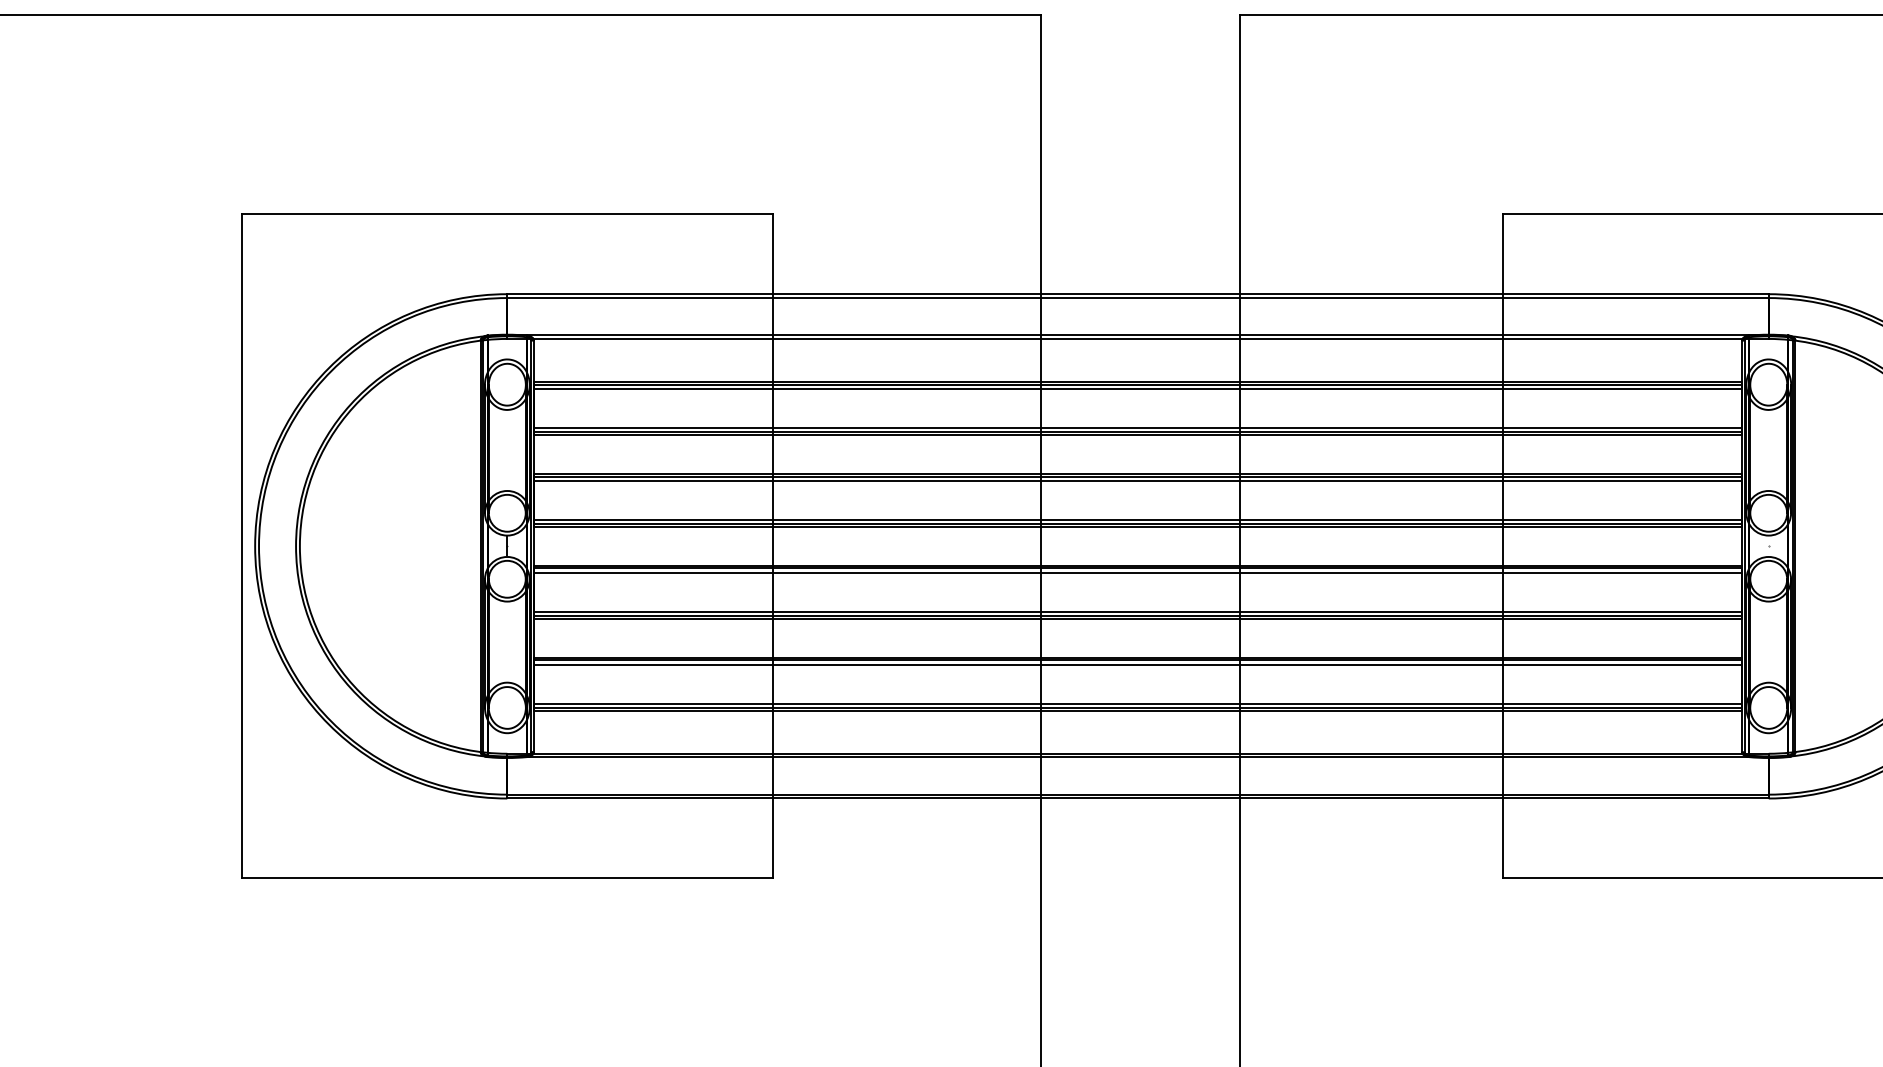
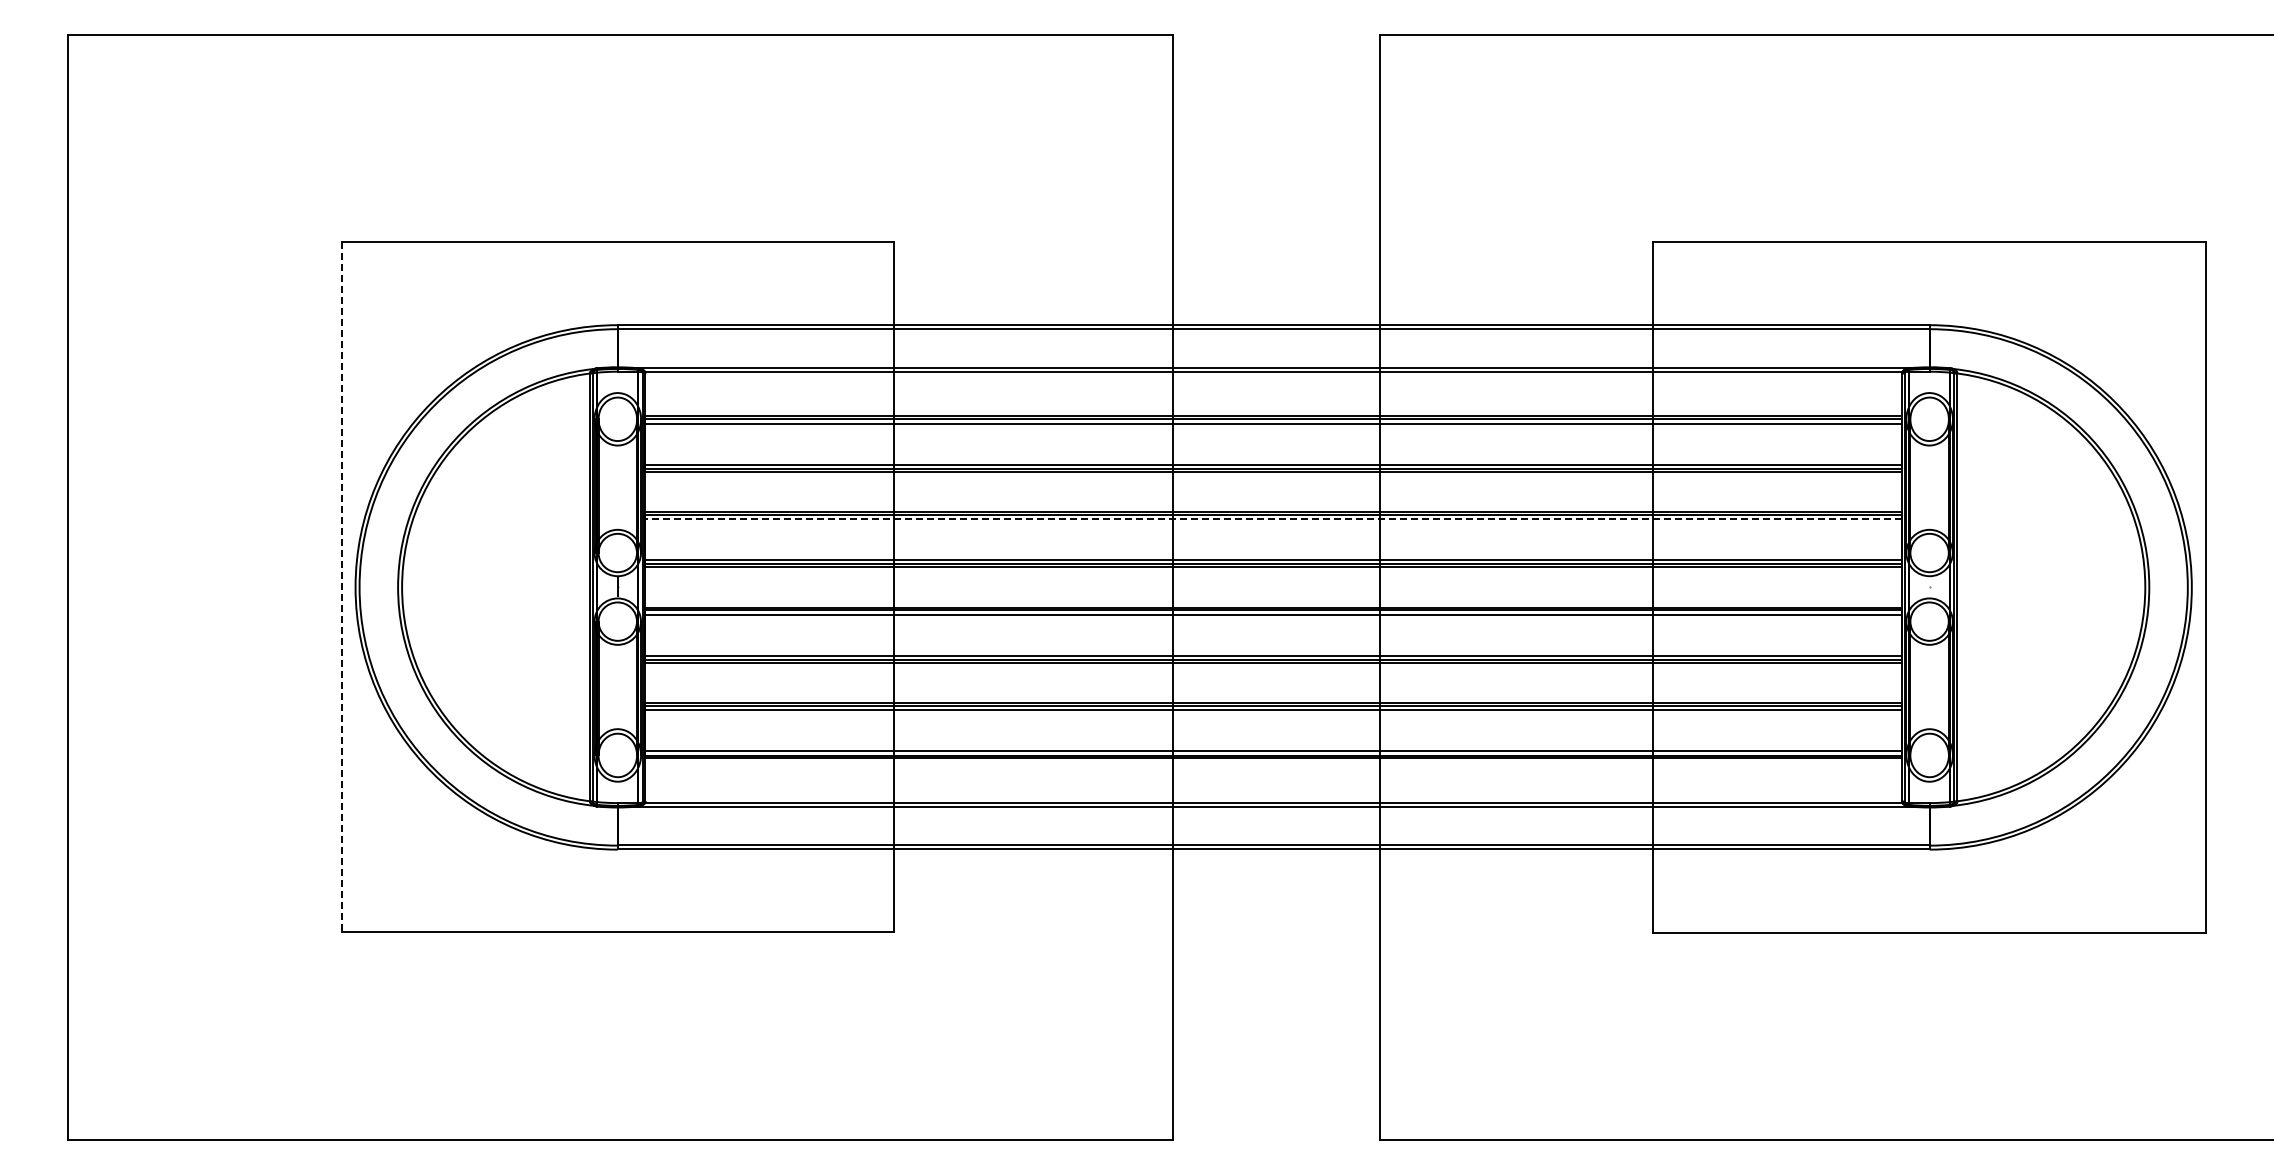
line: (1137, 481) -> (1273, 519), solid -> dashed
line: (241, 546) -> (341, 587), solid -> dashed

